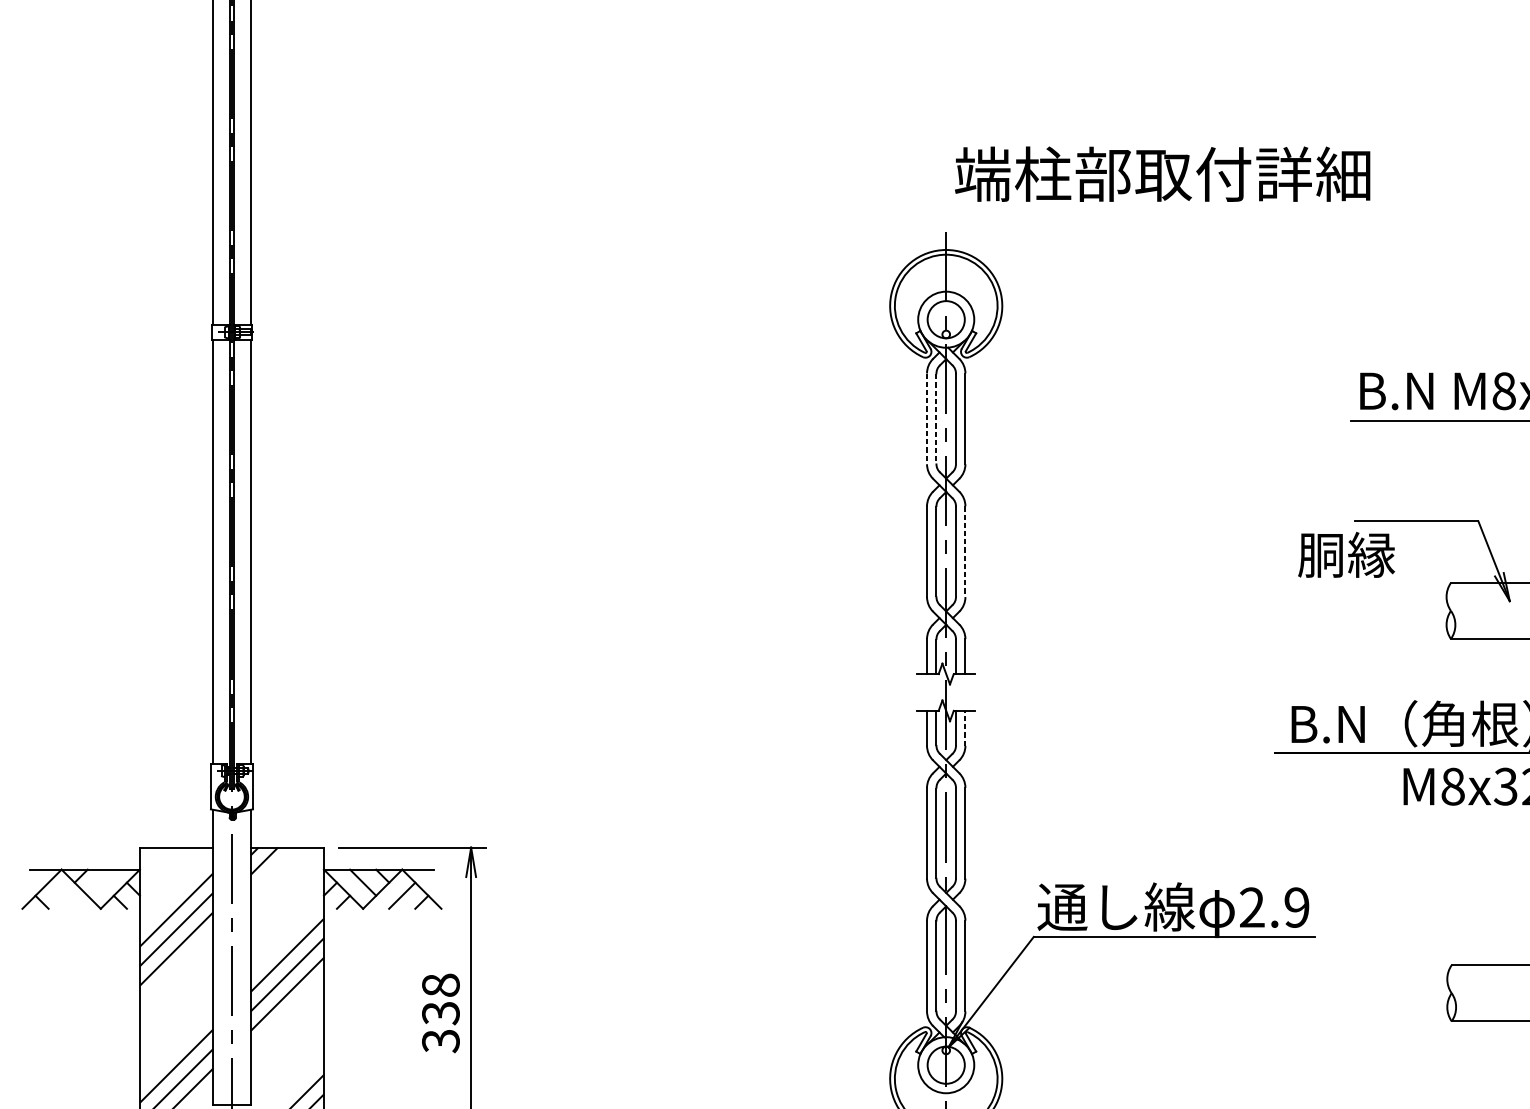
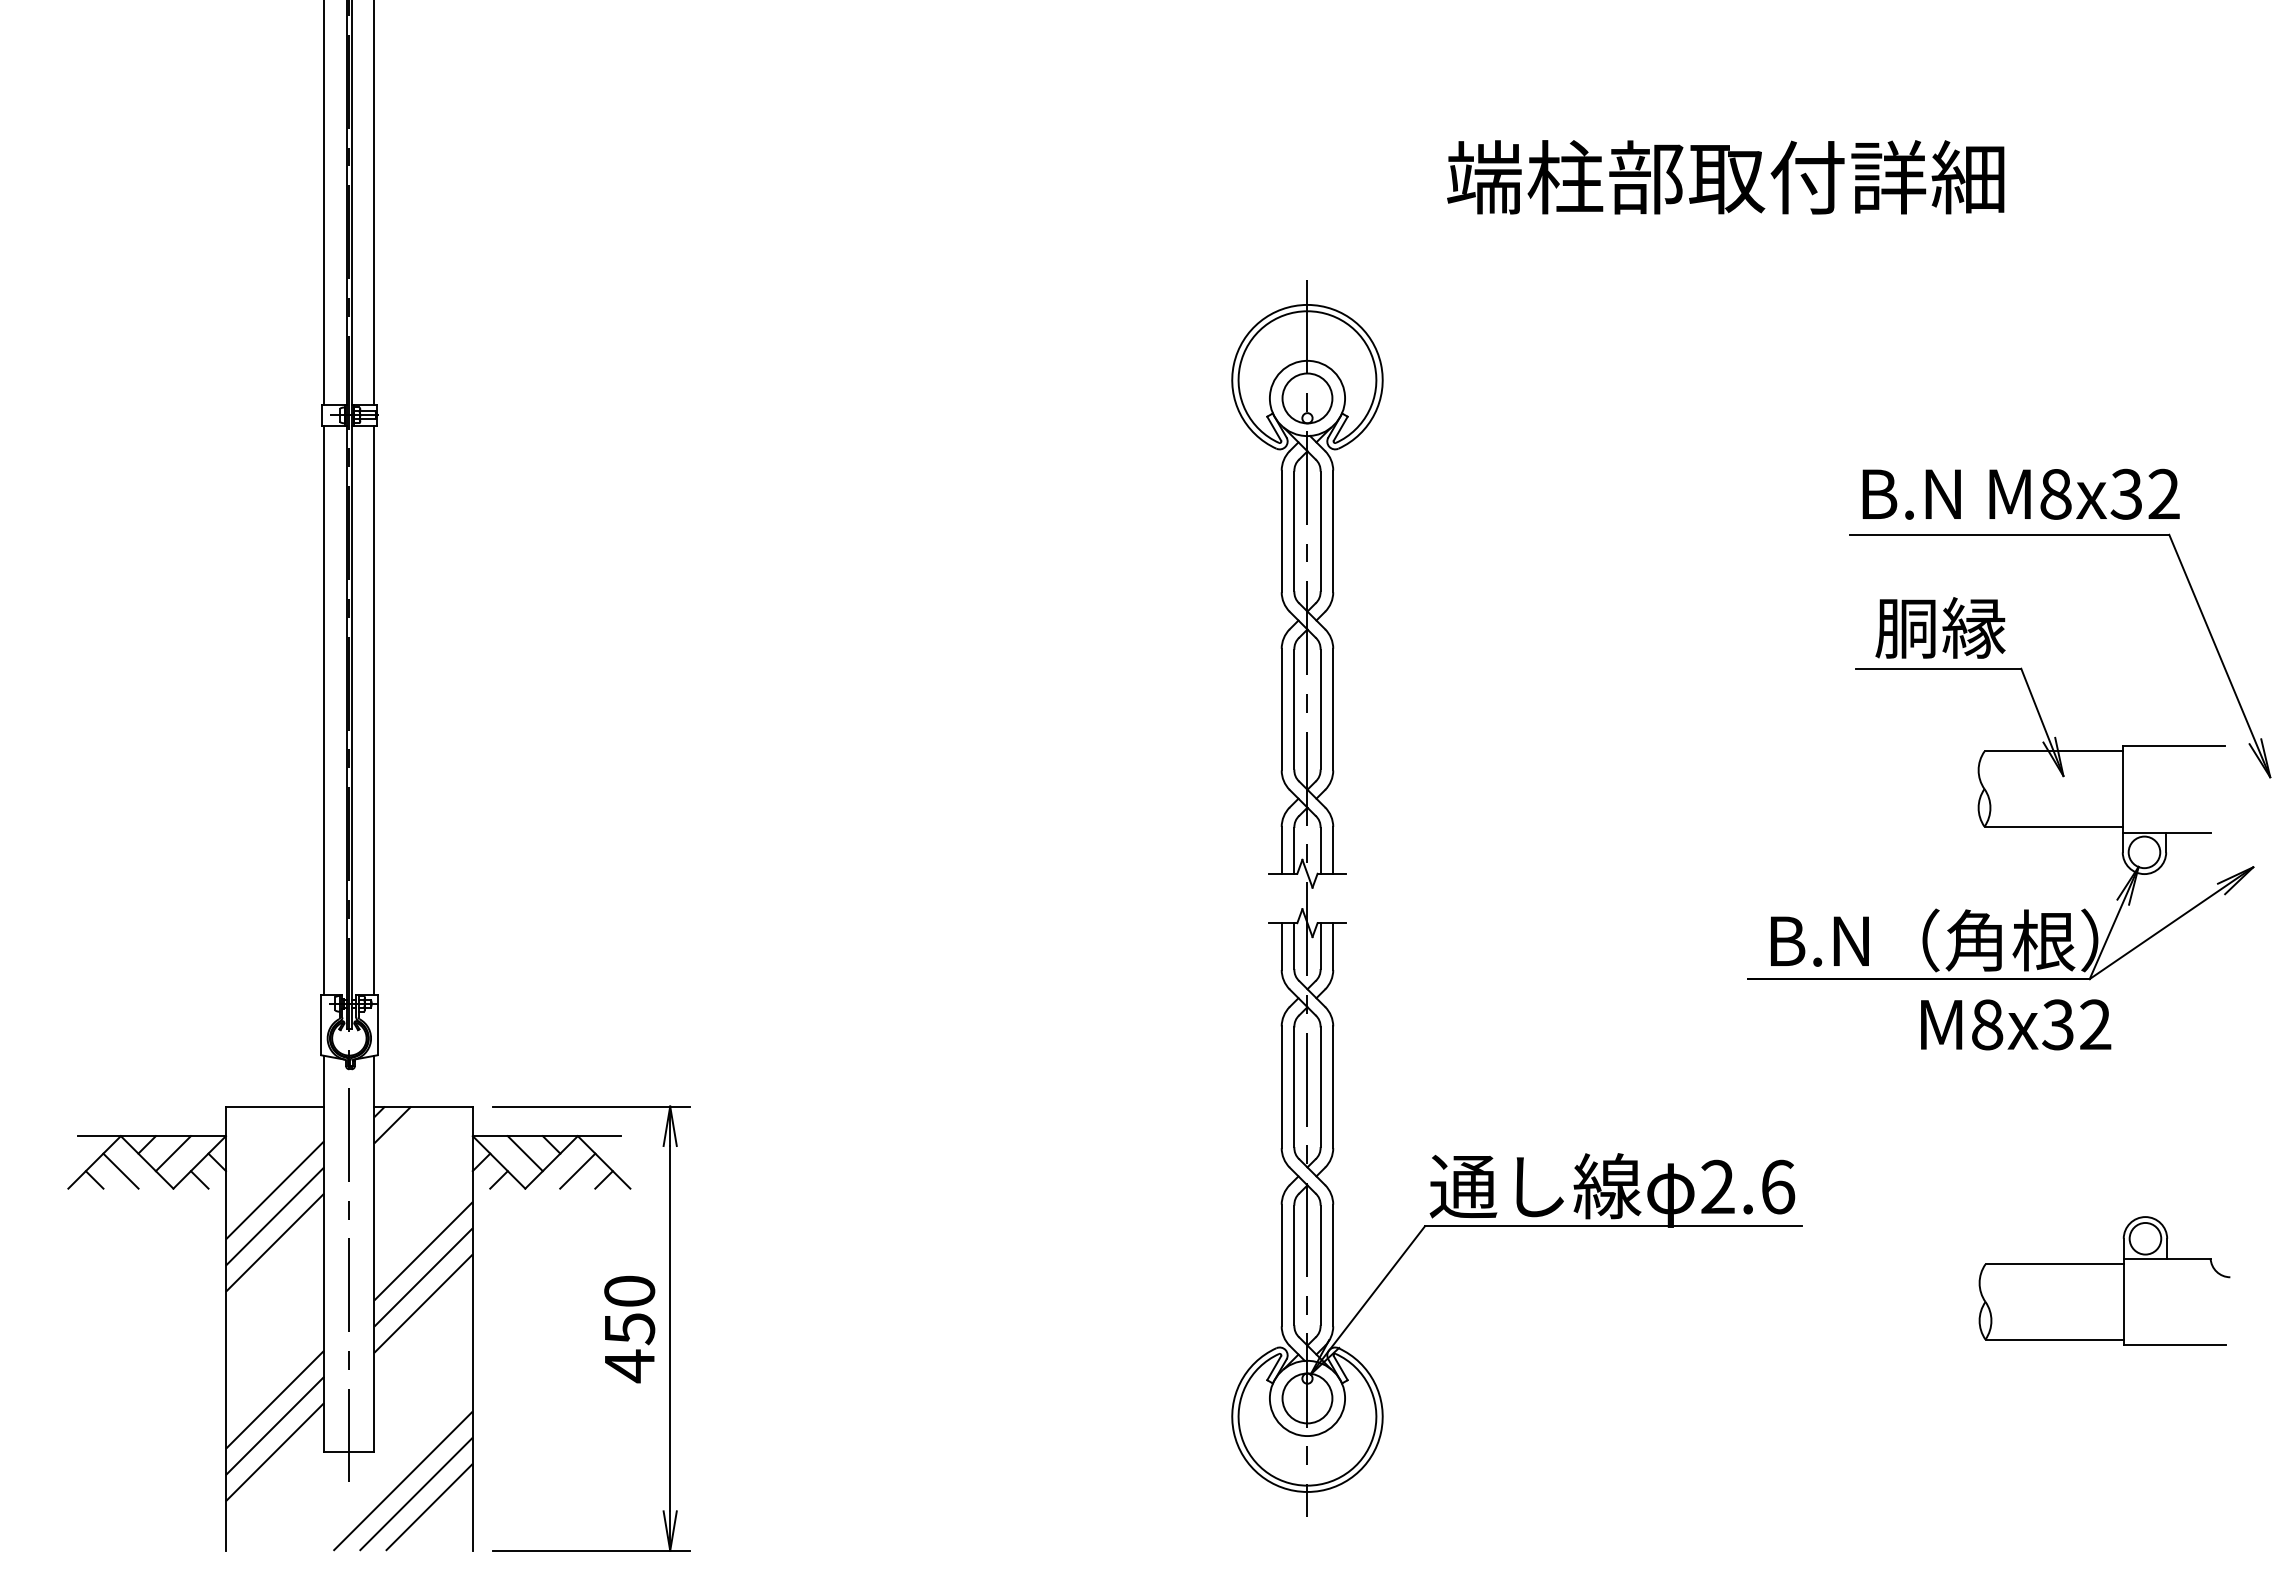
text: (1162, 174) -> (1725, 177), moved
line: (926, 418) -> (1281, 531), dashed -> solid
line: (936, 418) -> (1294, 531), dashed -> solid
line: (965, 551) -> (1333, 709), dashed -> solid
text: (1346, 554) -> (1940, 627), moved
line: (965, 728) -> (1333, 946), dashed -> solid
line: (100, 882) -> (172, 1153), added
line: (61, 895) -> (120, 1170), added
text: (1297, 907) -> (1778, 1186), 2.9 -> 2.6
text: (440, 1013) -> (629, 1329), 338 -> 450

